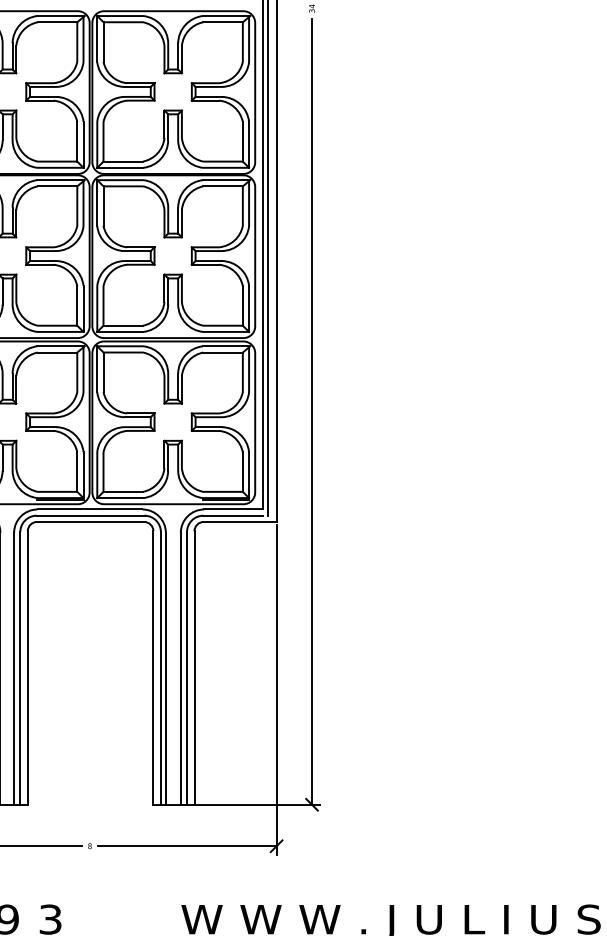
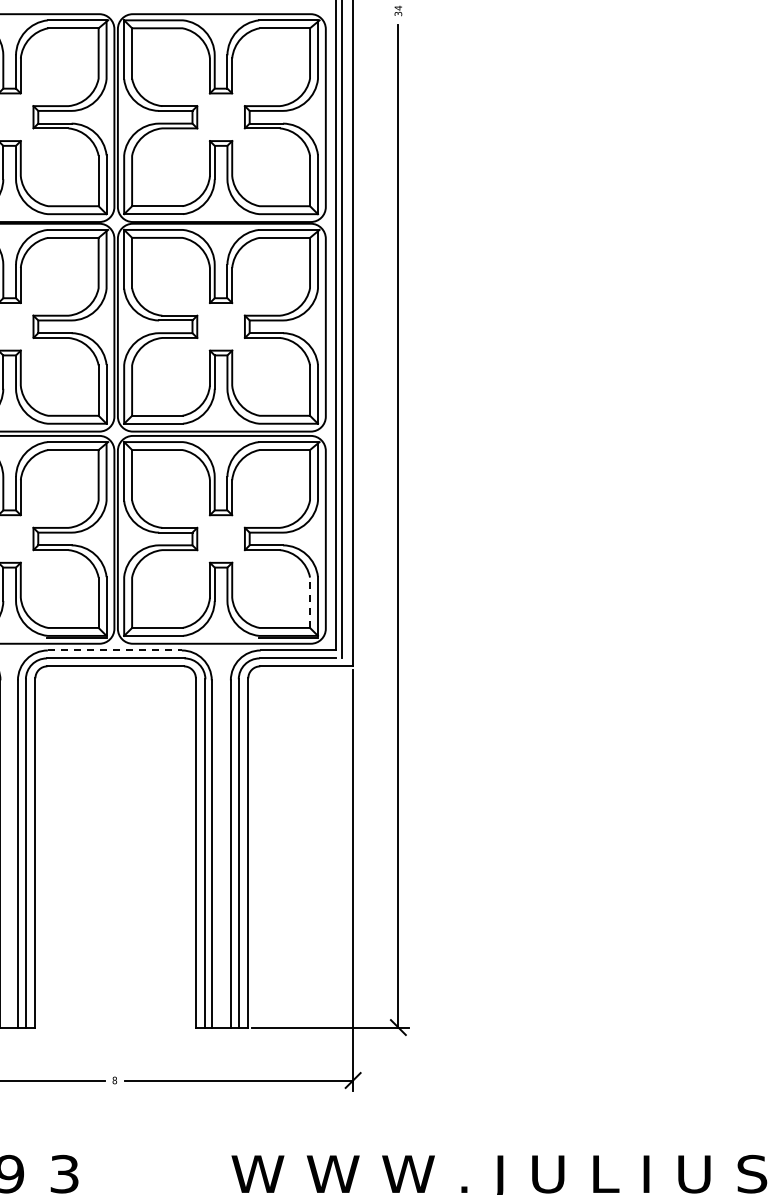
line: (243, 471) -> (310, 602), solid -> dashed
line: (90, 509) -> (115, 650), solid -> dashed

